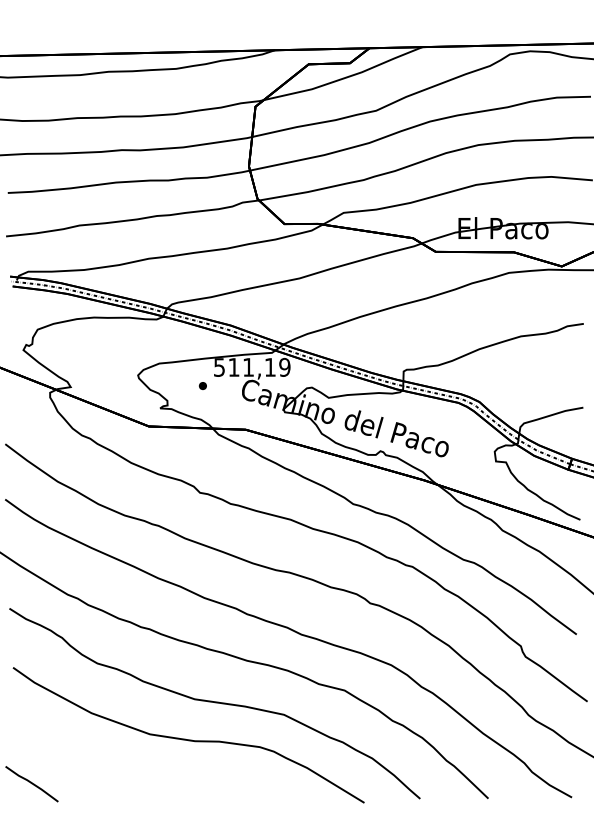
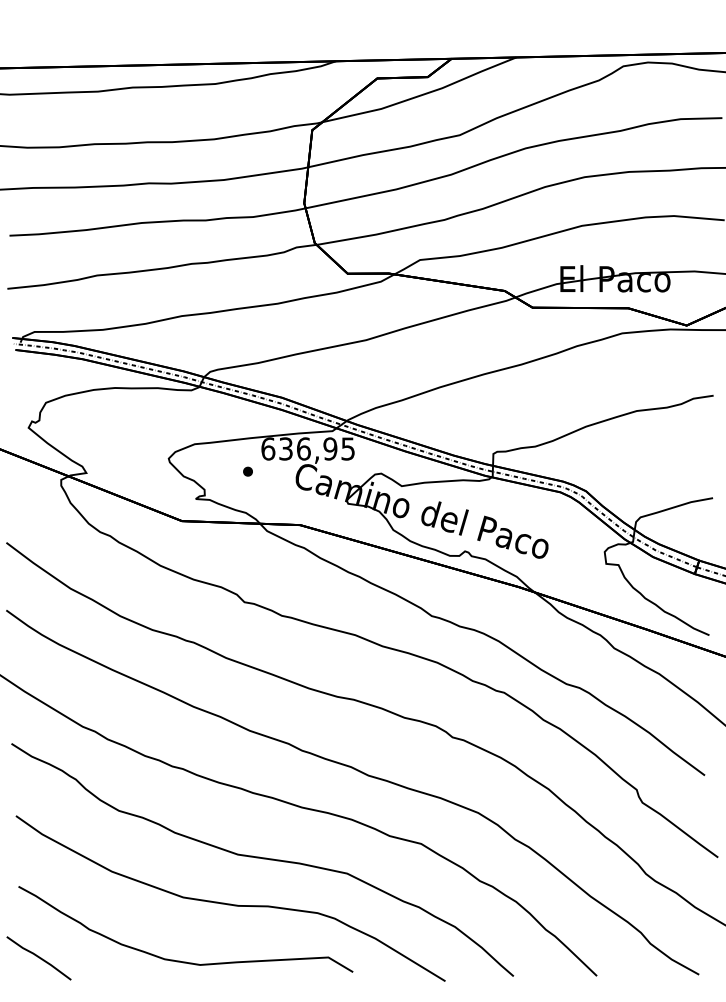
text: (251, 366) -> (307, 447), 511,19 -> 636,95
curve: (146, 785) -> (179, 960), added

